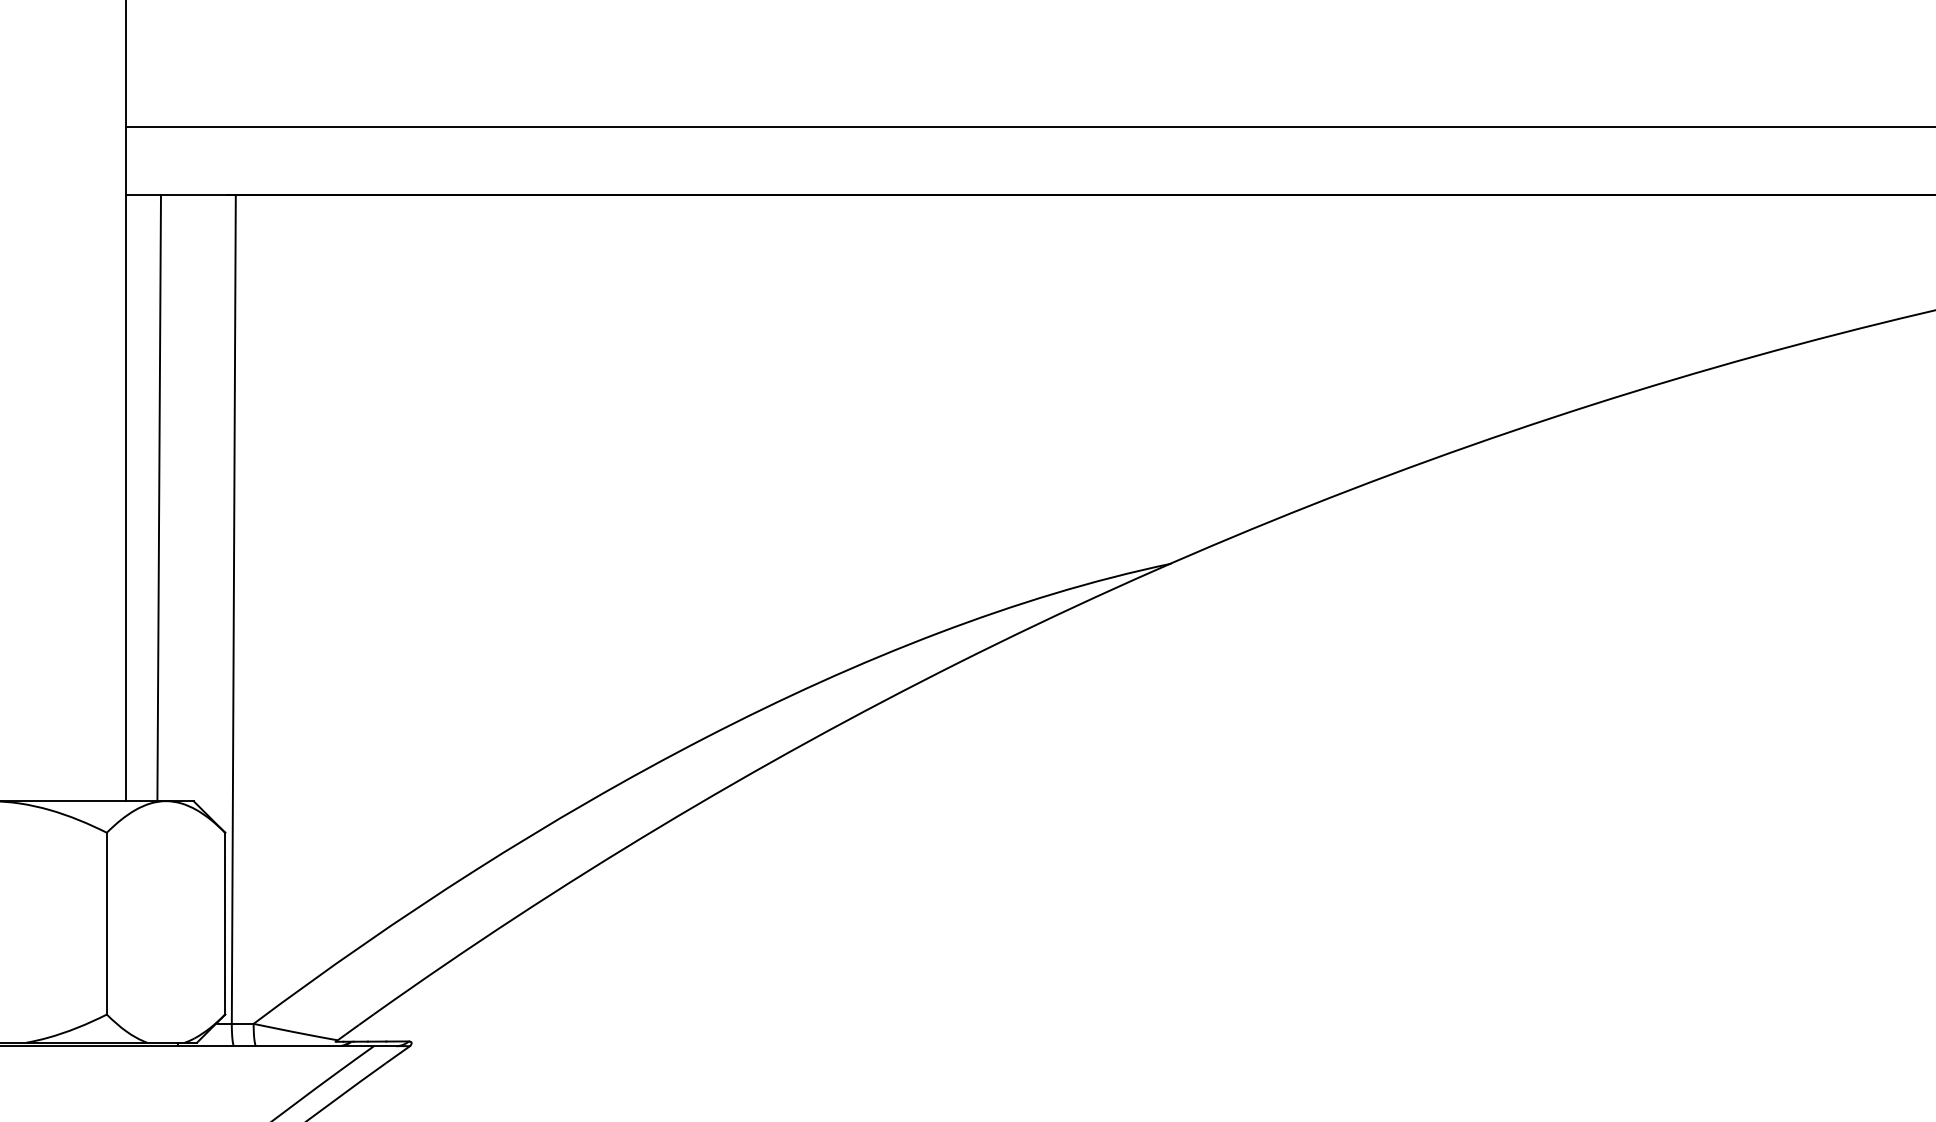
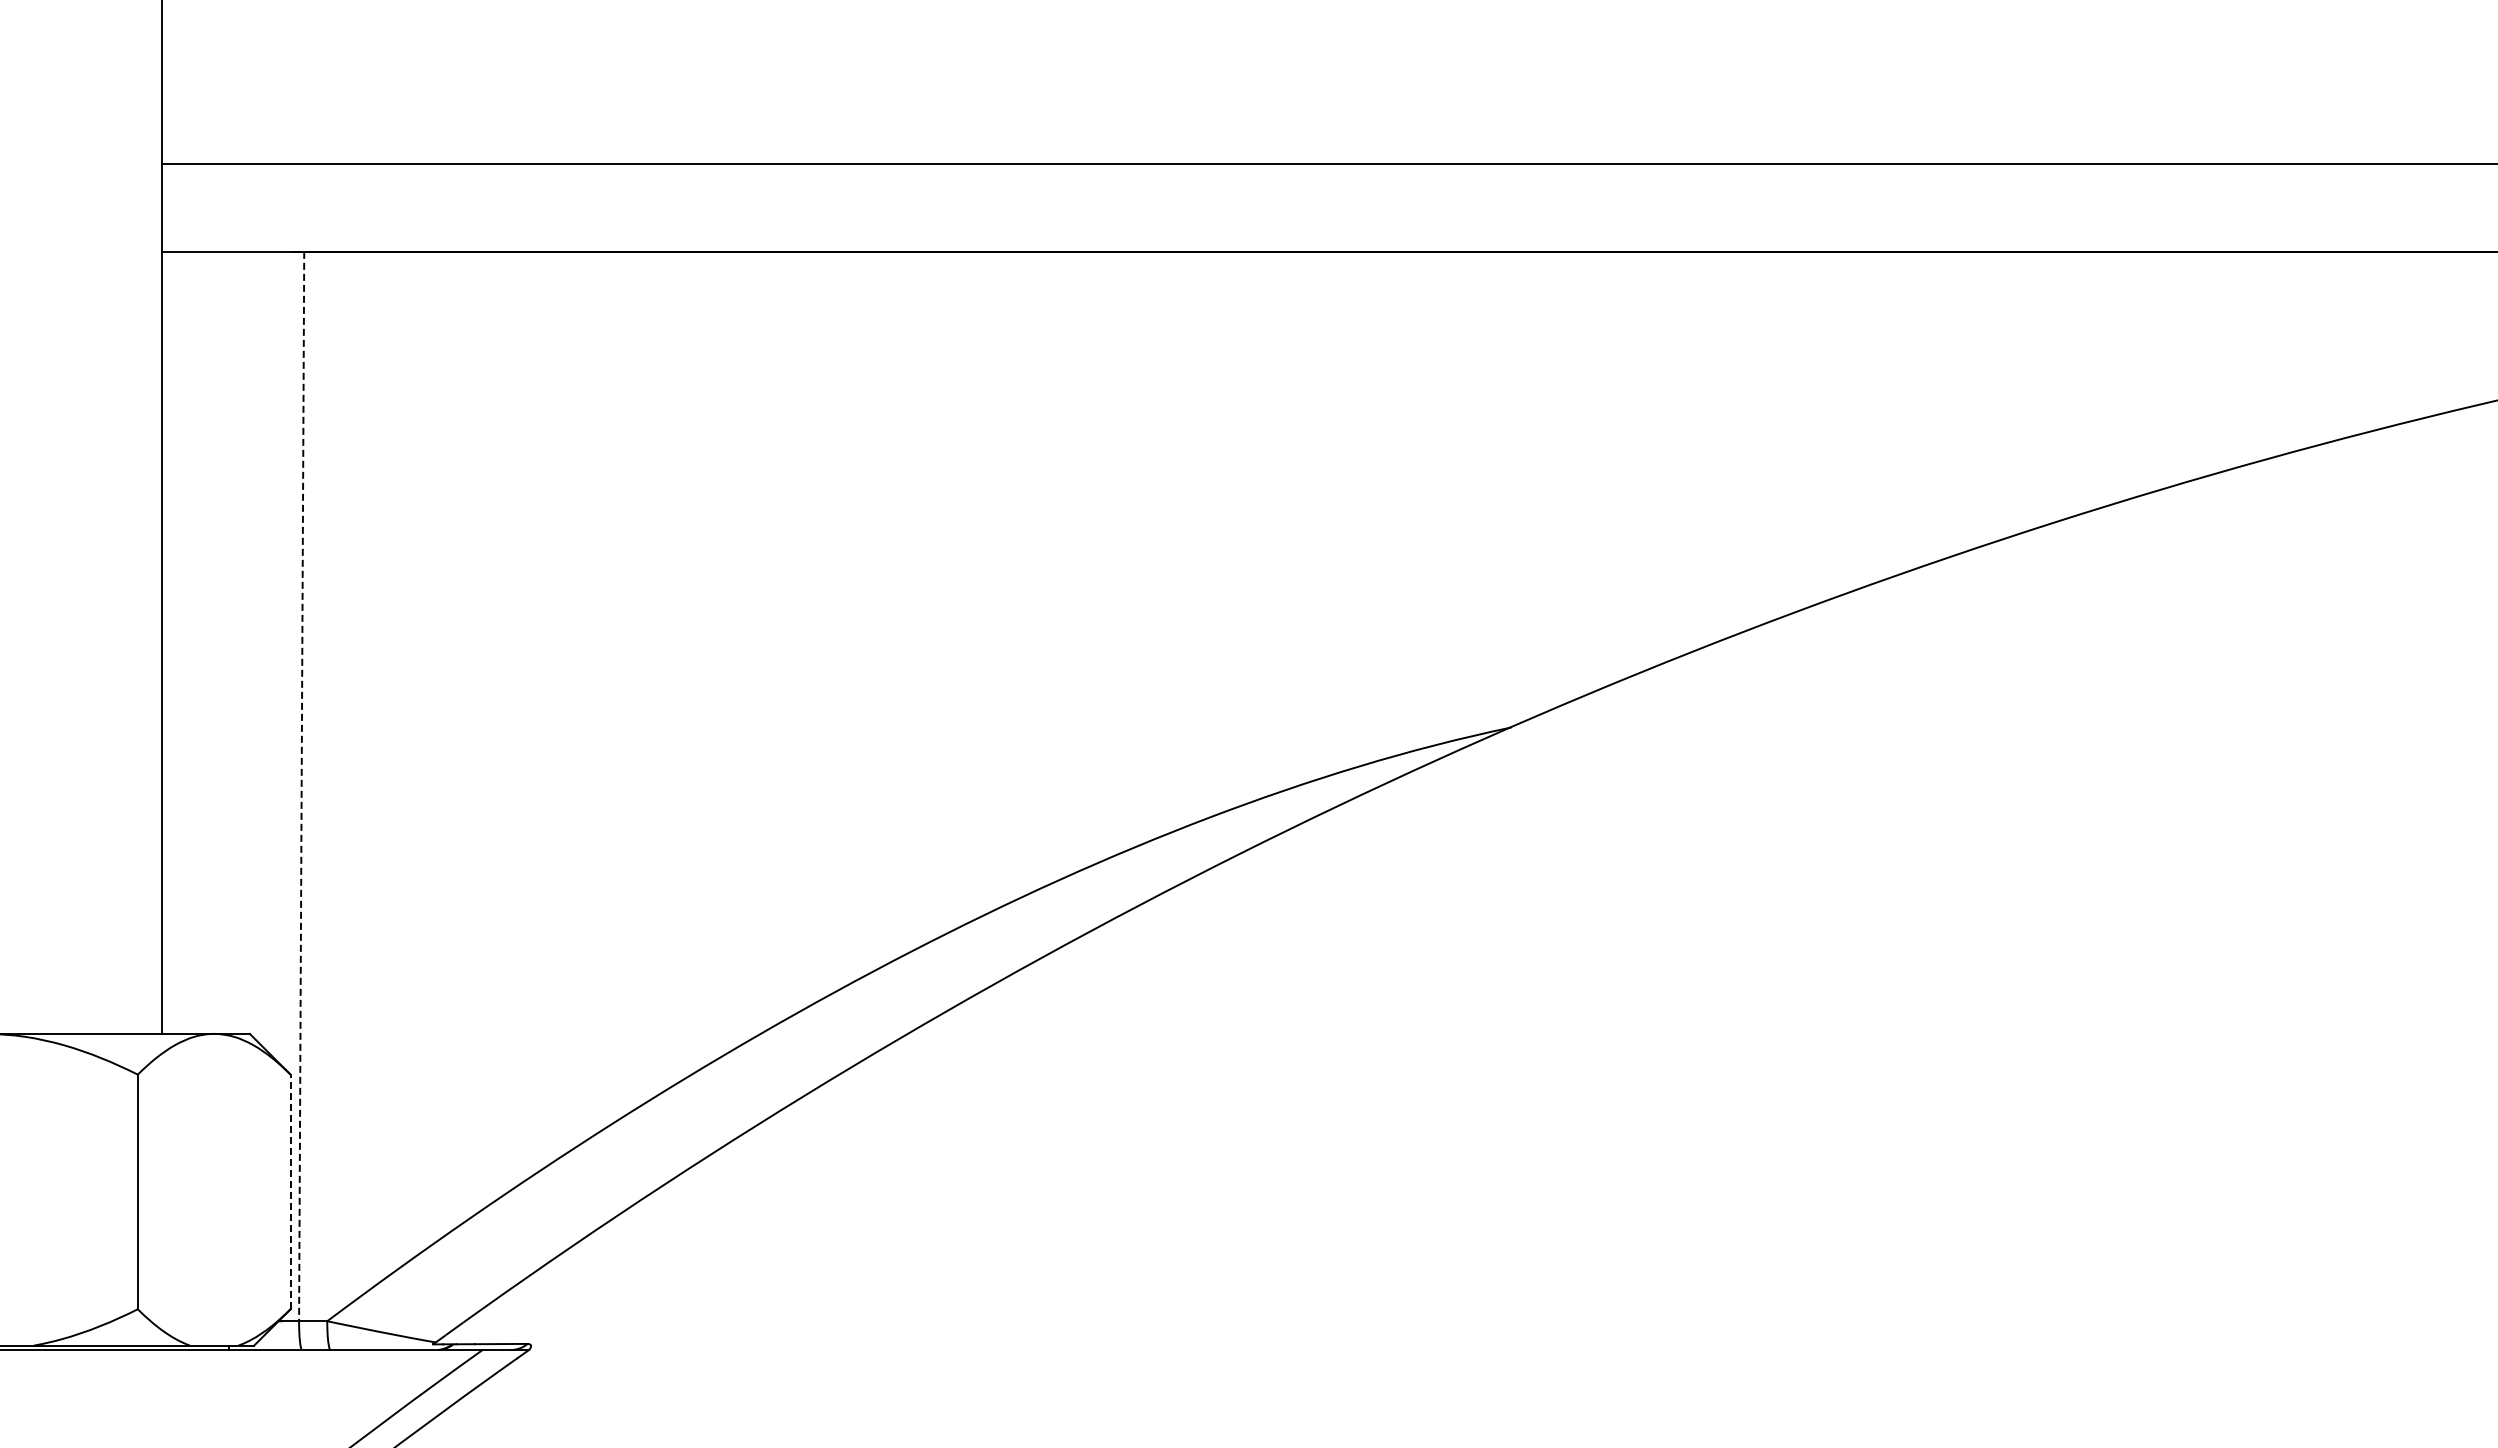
line: (159, 497) -> (205, 642), removed
line: (233, 609) -> (301, 786), solid -> dashed
line: (225, 923) -> (290, 1191), solid -> dashed

